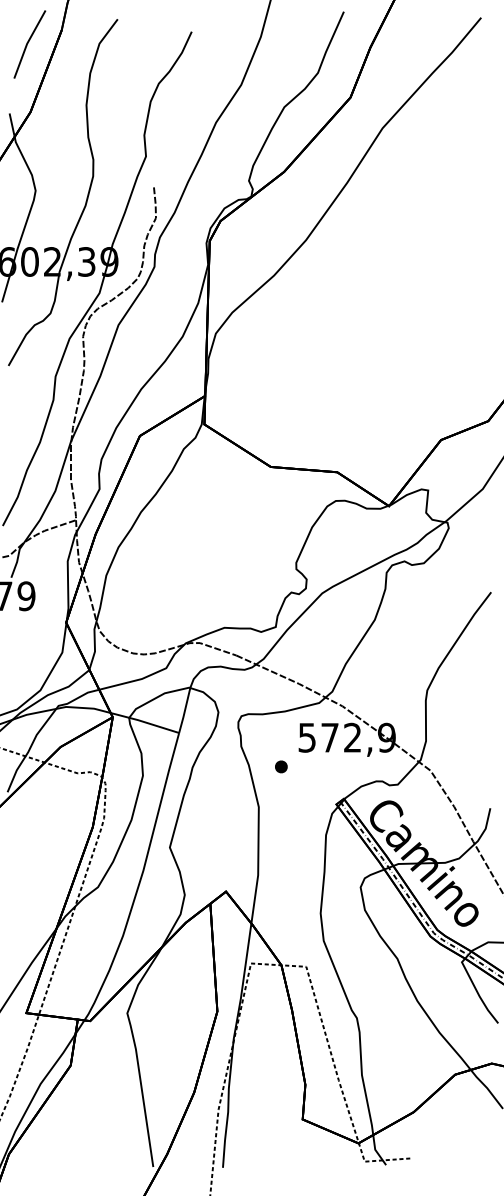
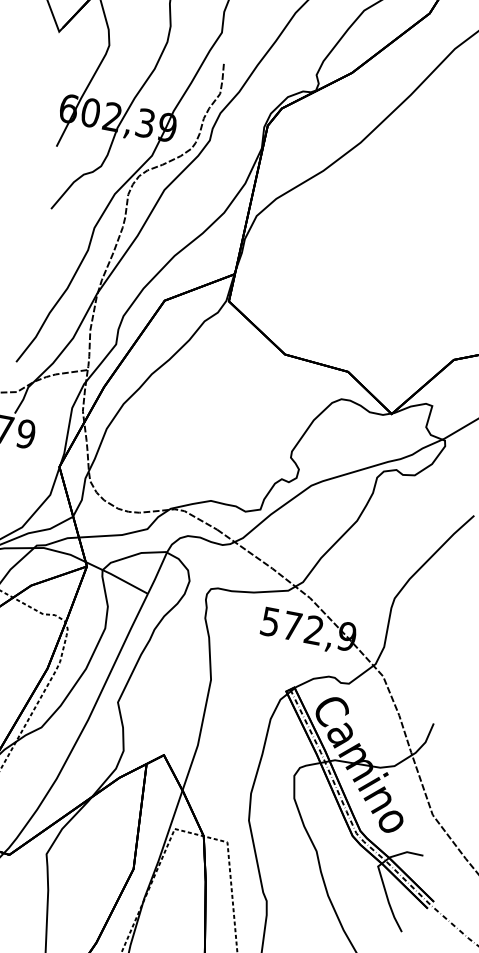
part: (281, 766) -> (240, 644), removed

